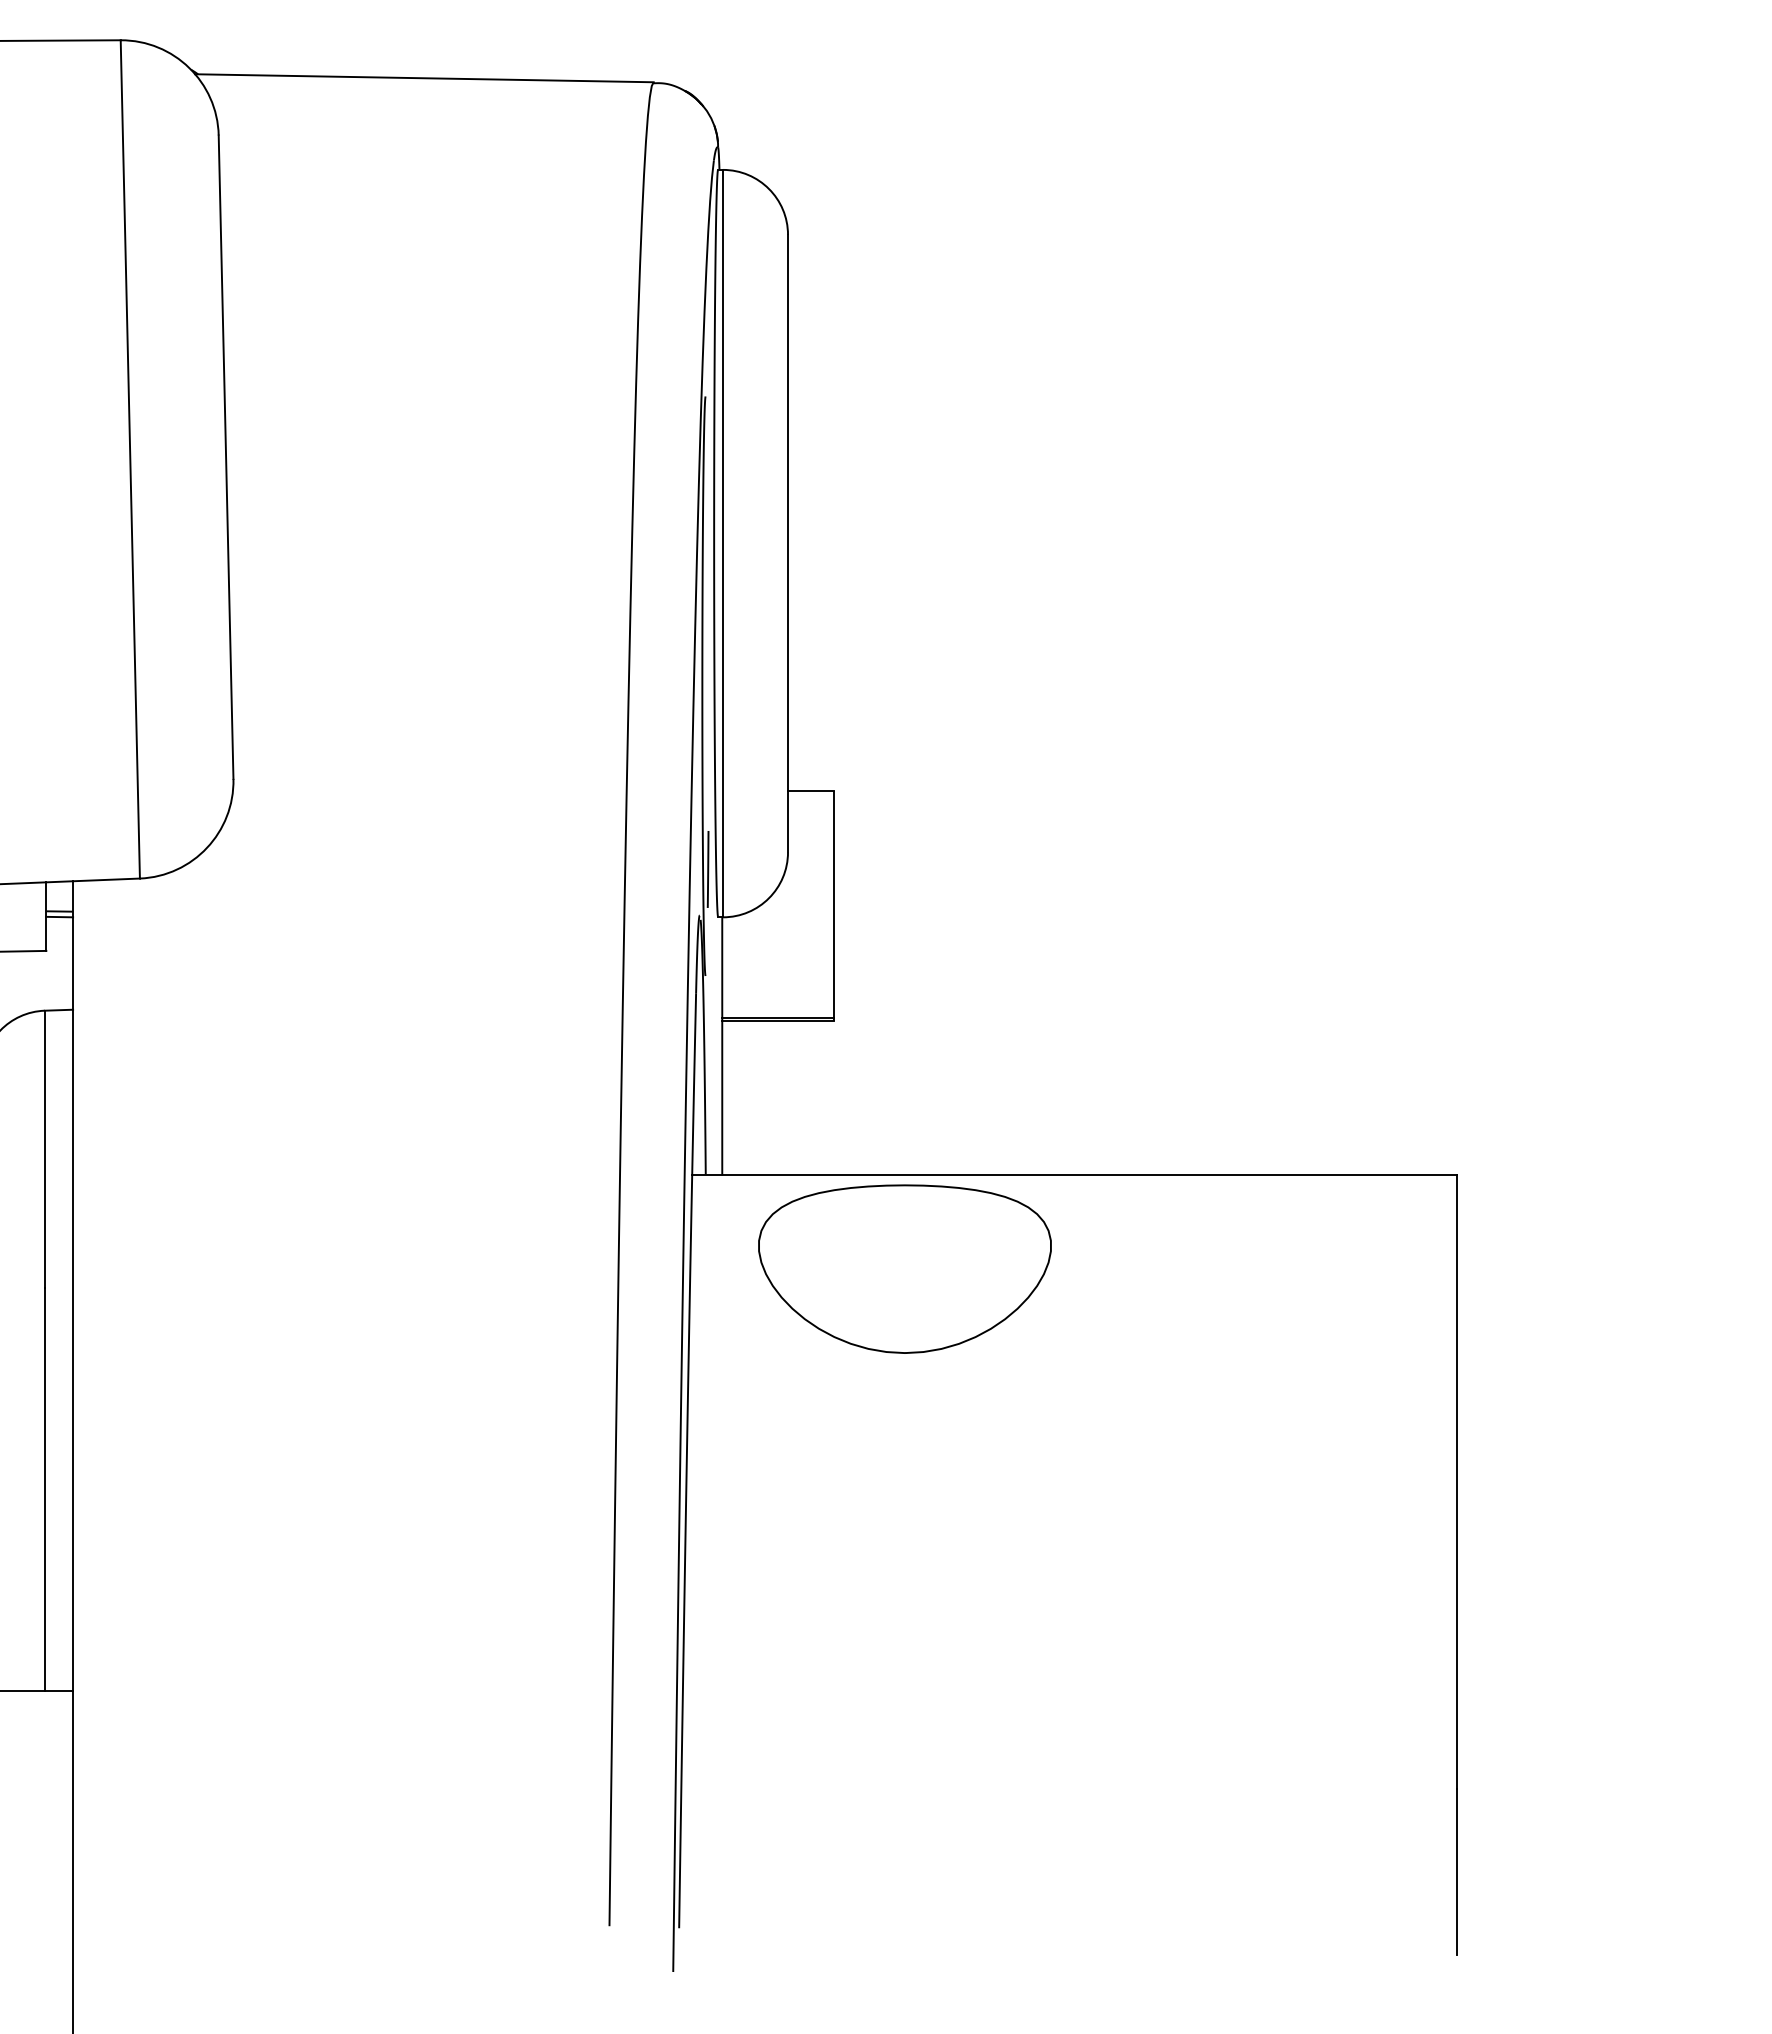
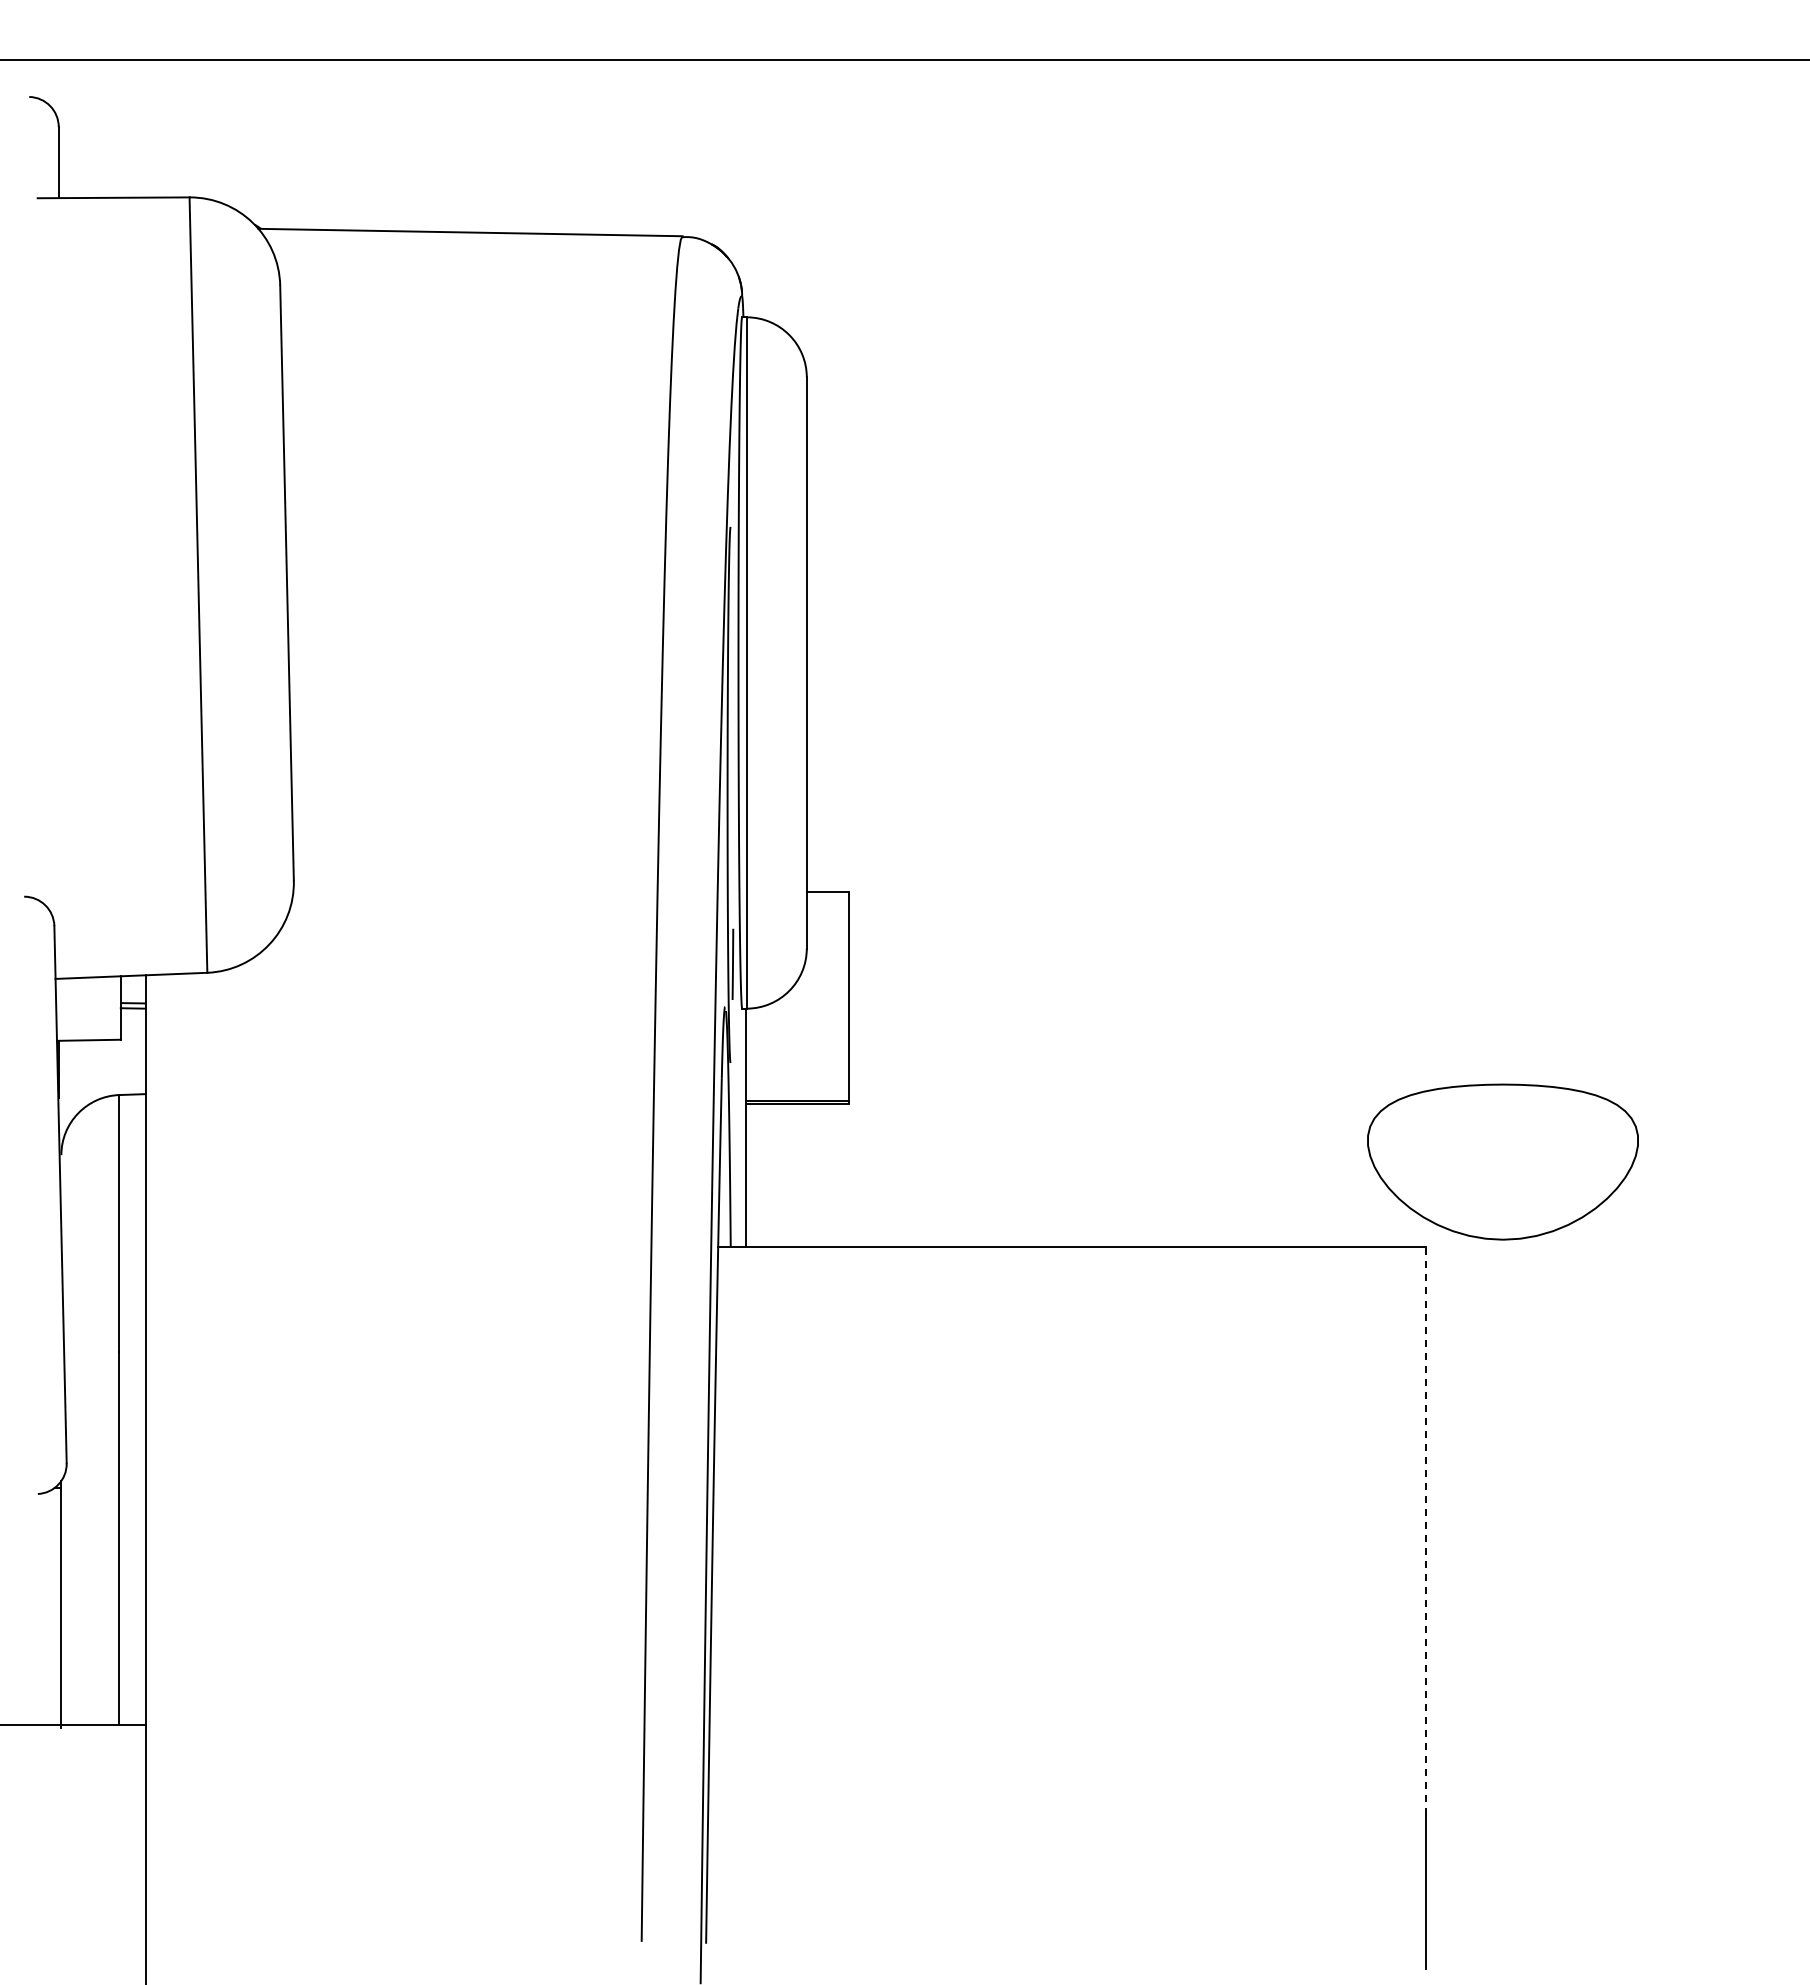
part: (904, 1268) -> (1502, 1161), moved
line: (1457, 1482) -> (1426, 1531), solid -> dashed

